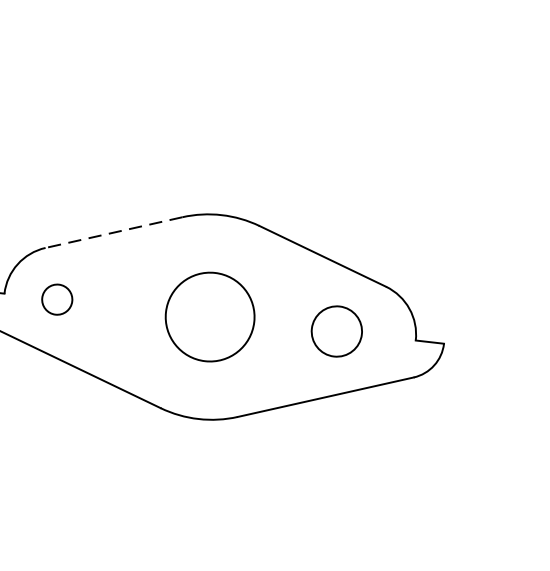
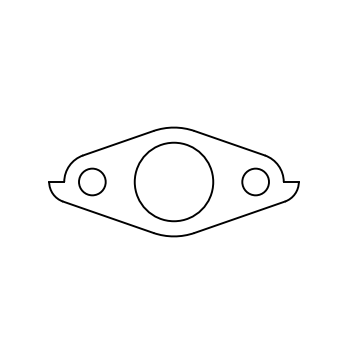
line: (112, 232) -> (117, 143), dashed -> solid
circle: (57, 298) -> (92, 181), size x1.67
circle: (209, 316) -> (173, 181), size x1.67
circle: (336, 330) -> (255, 181), moved

